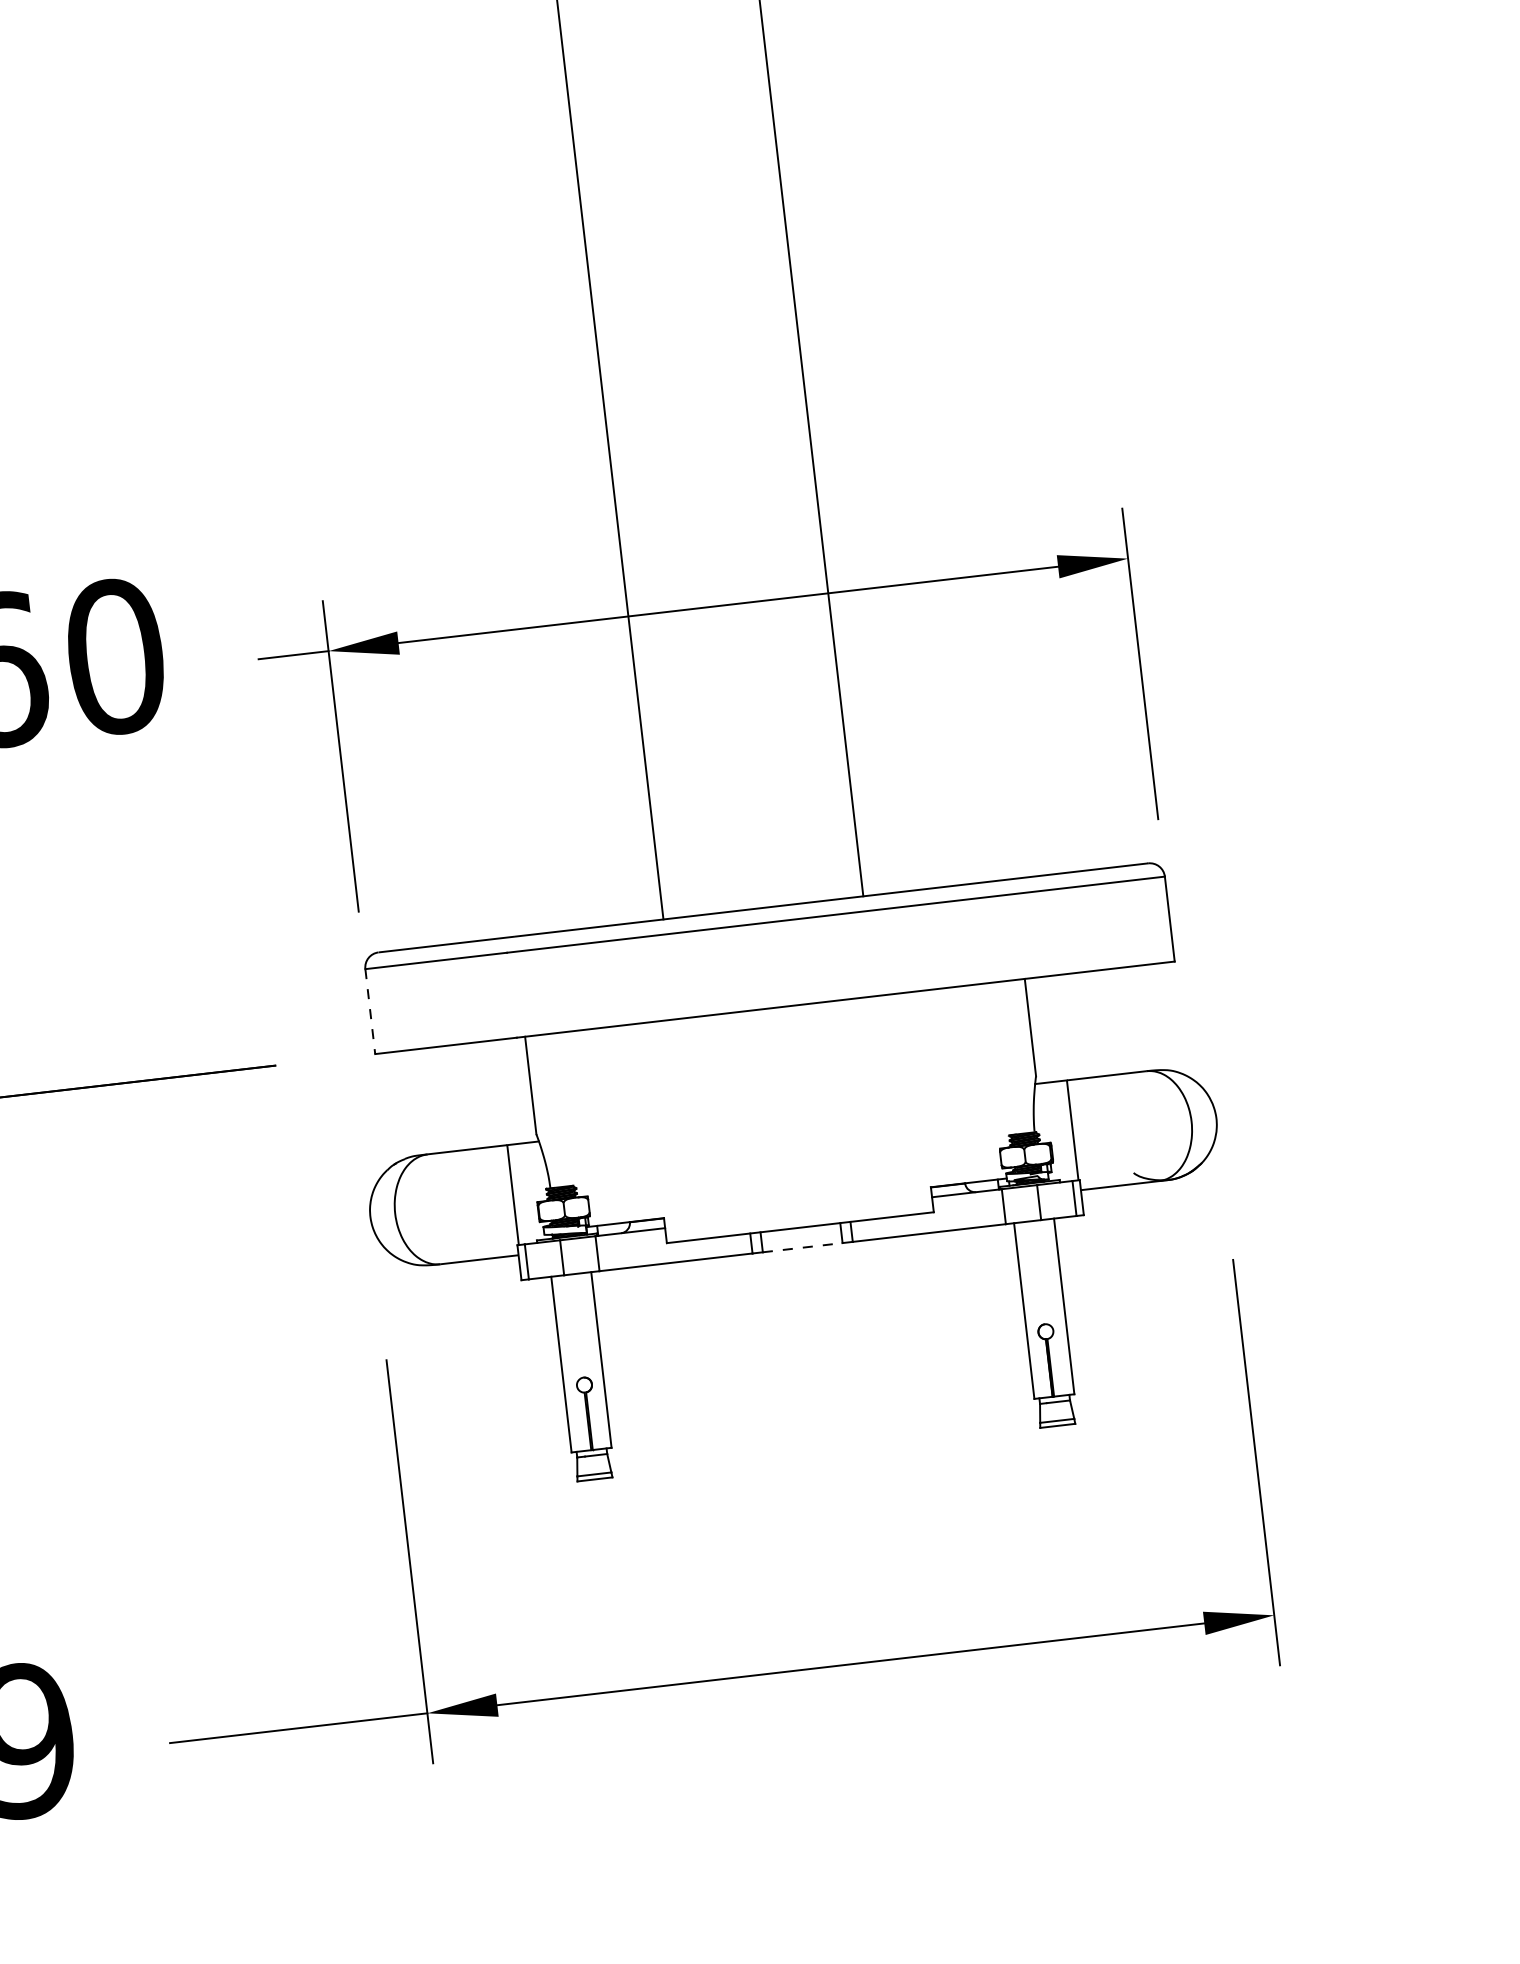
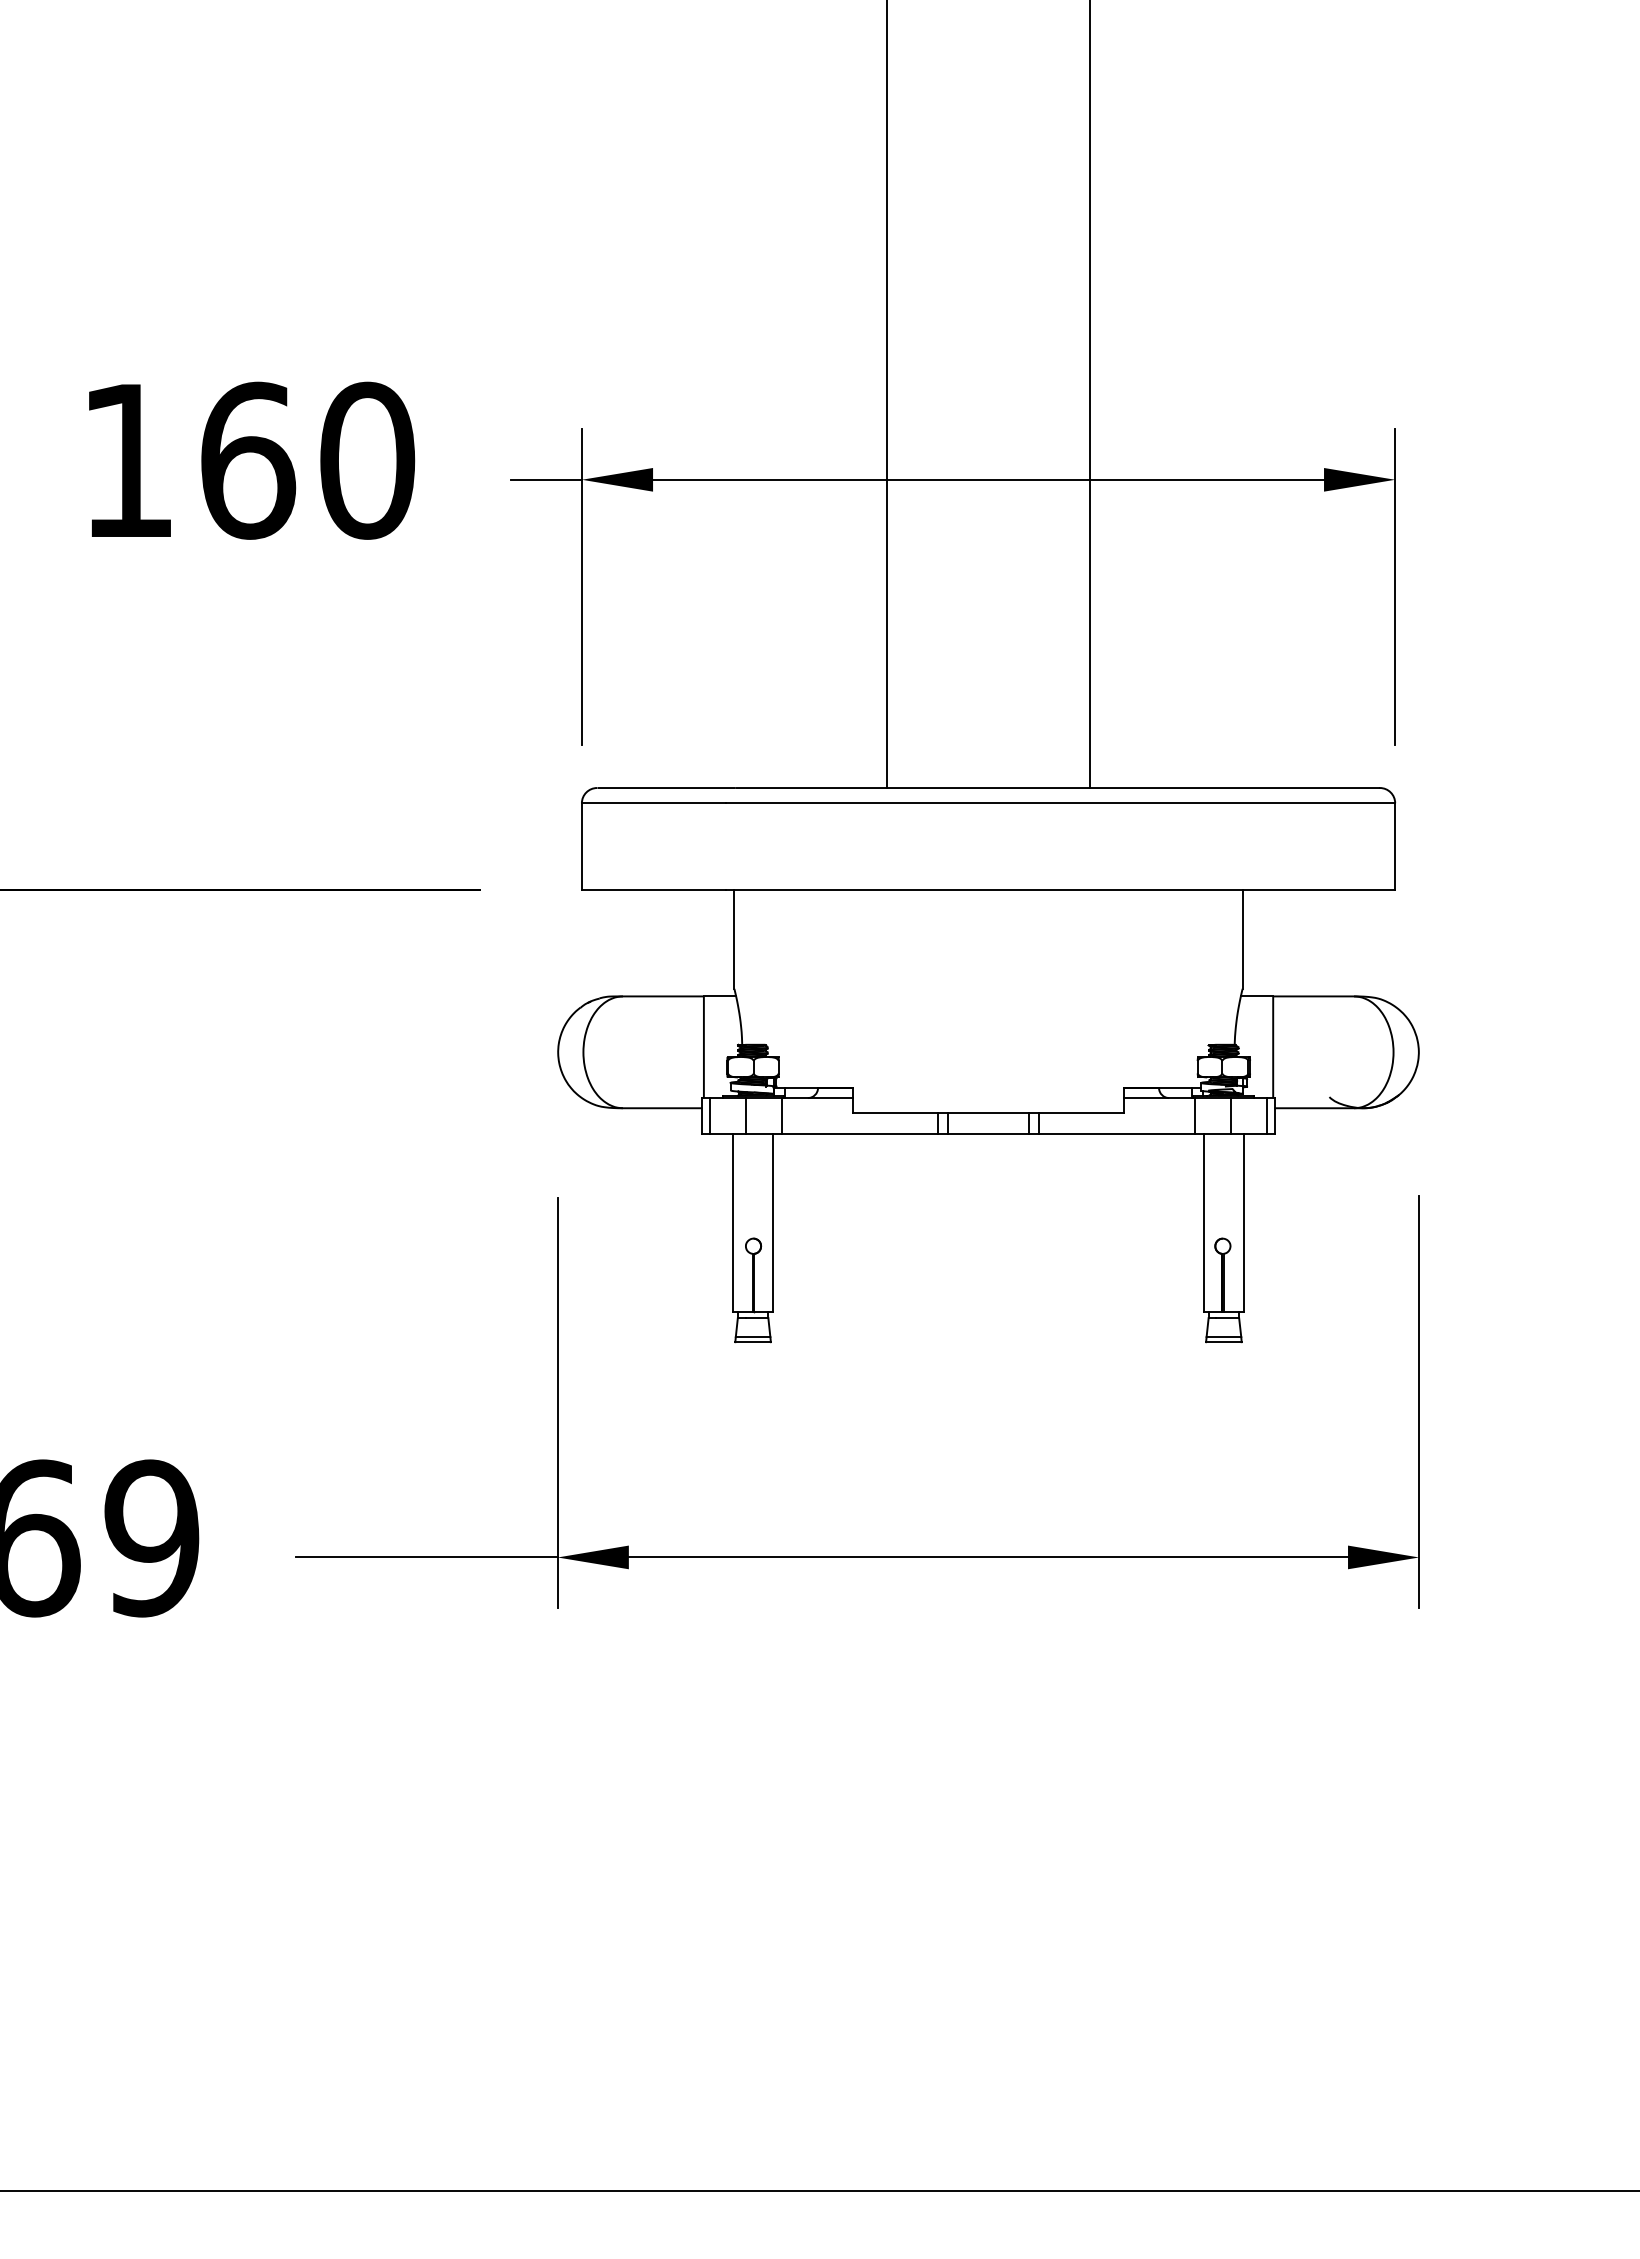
line: (369, 1011) -> (581, 846), dashed -> solid
line: (802, 1247) -> (988, 1133), dashed -> solid

